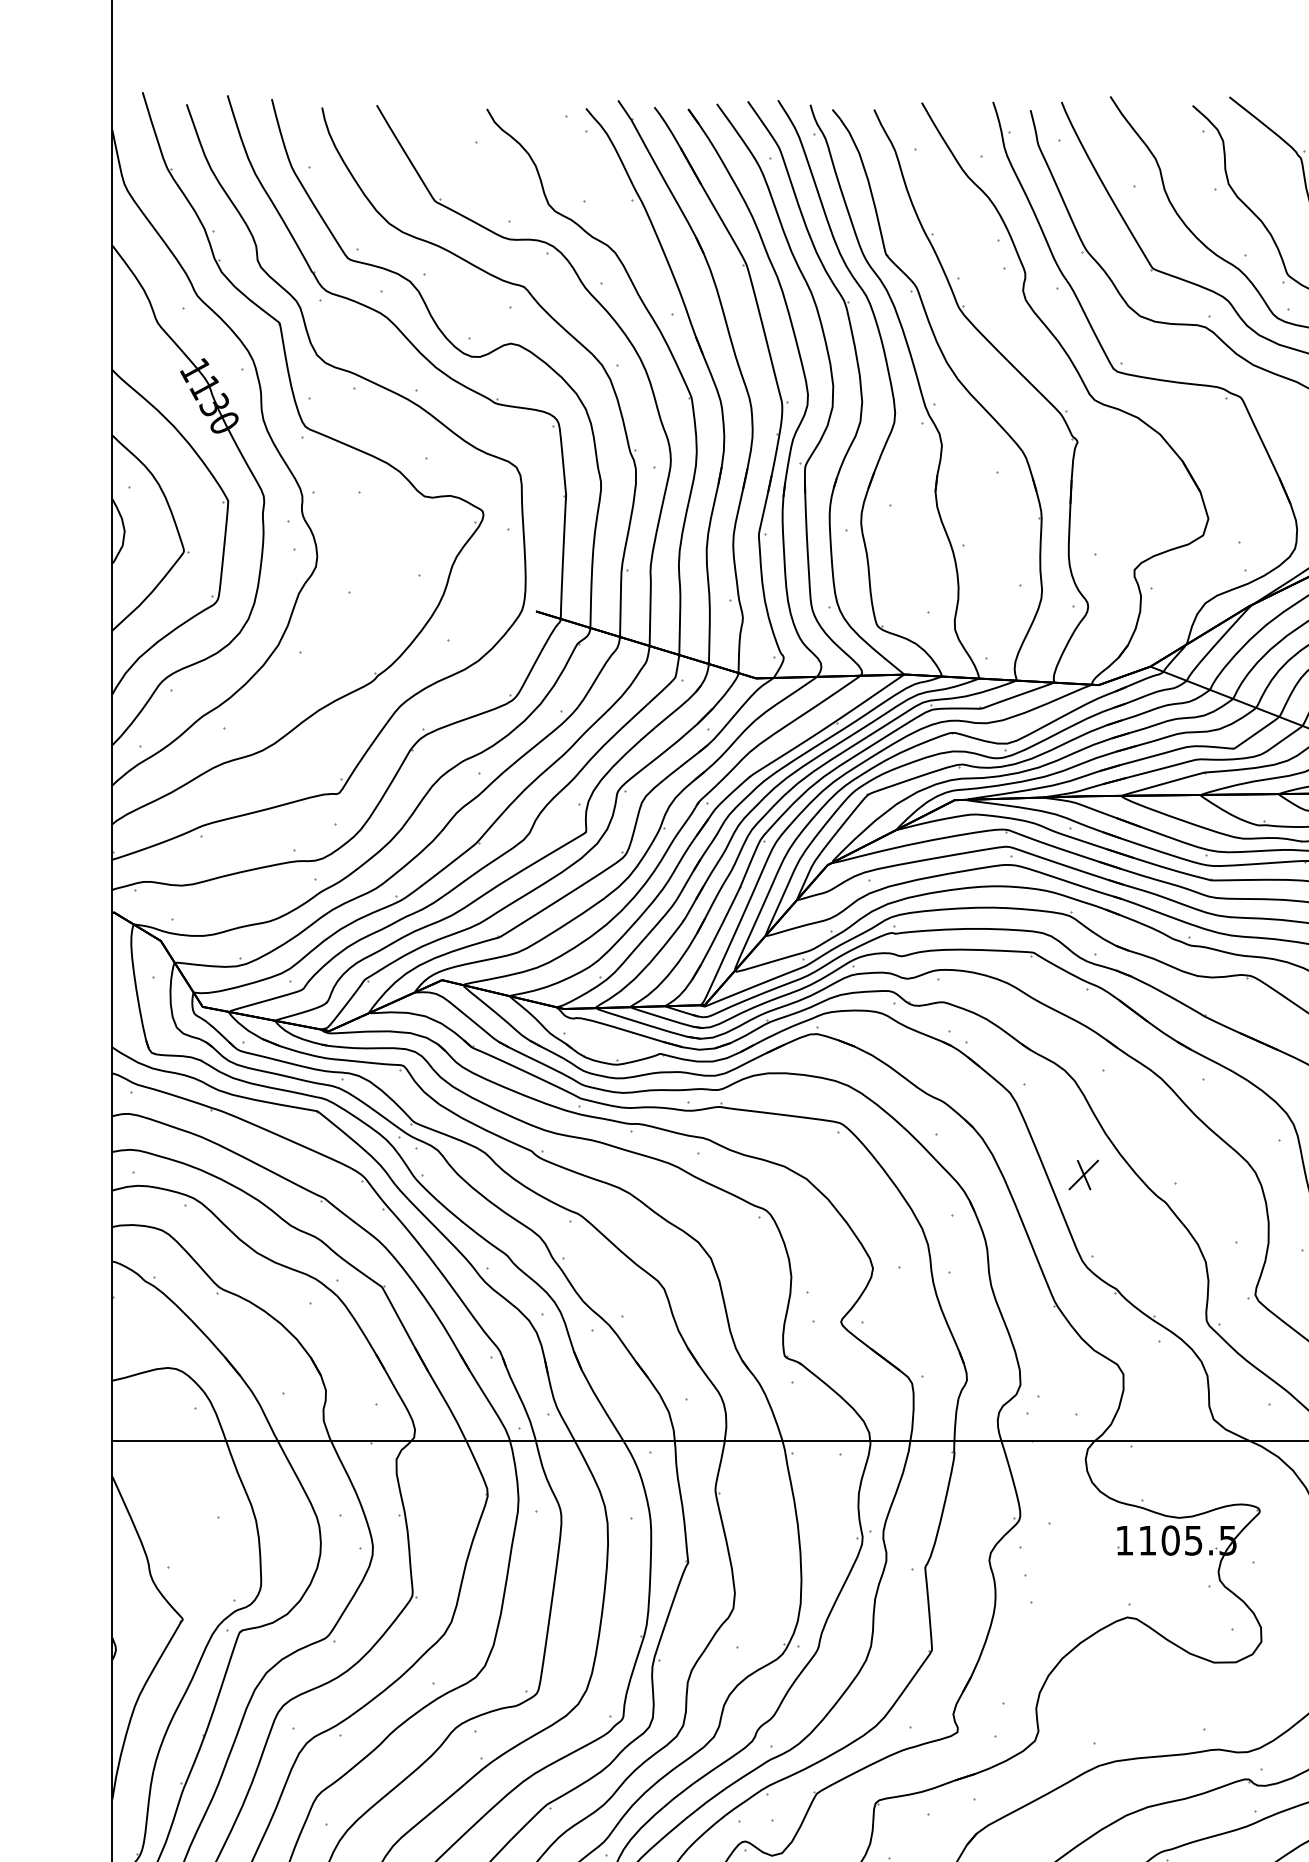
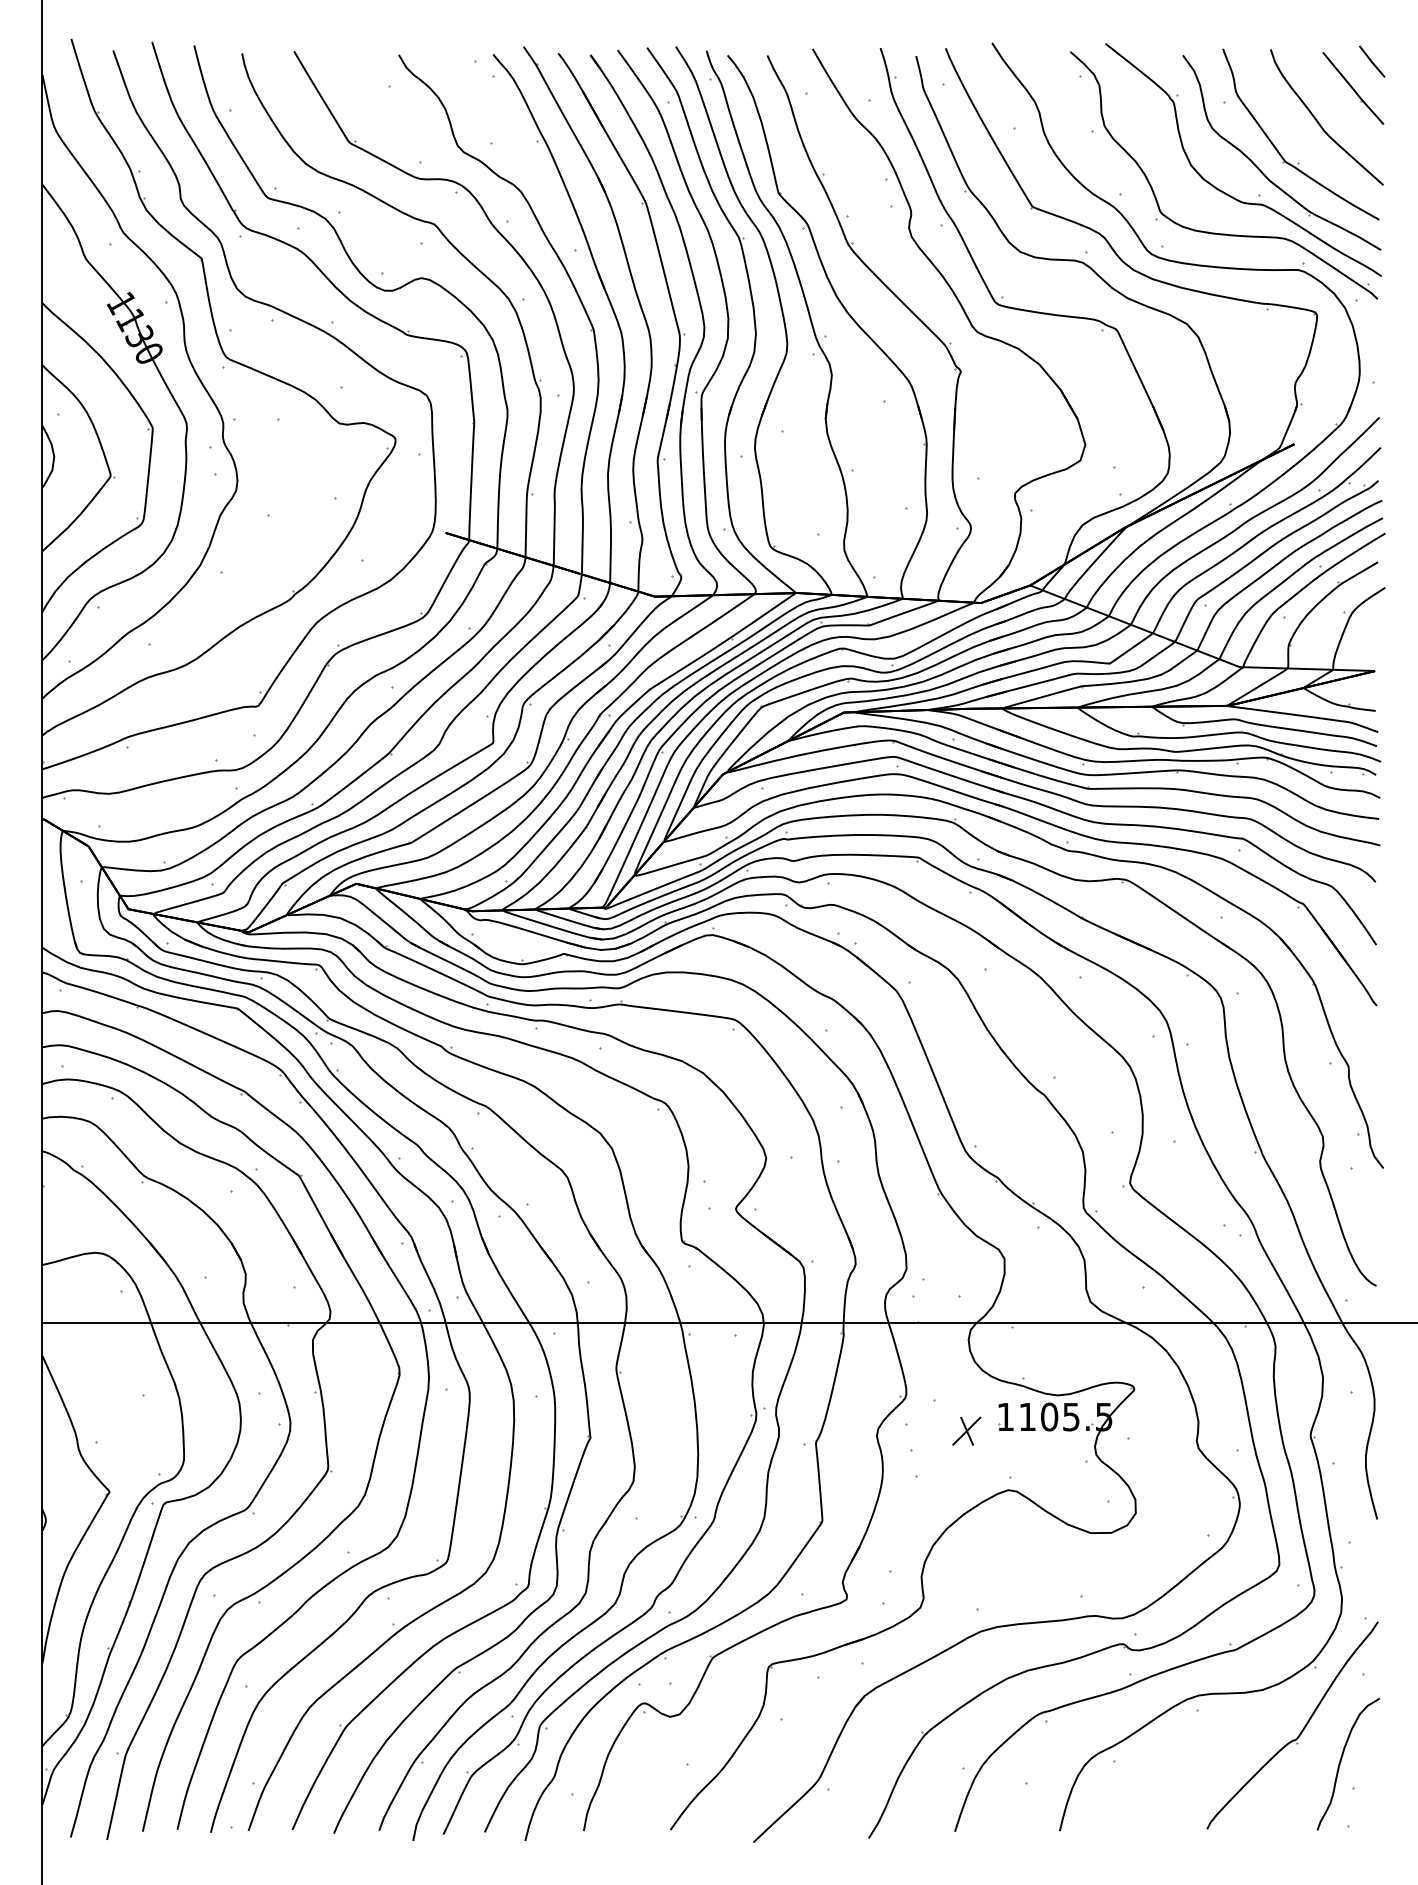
part: (1083, 1174) -> (966, 1430), moved

